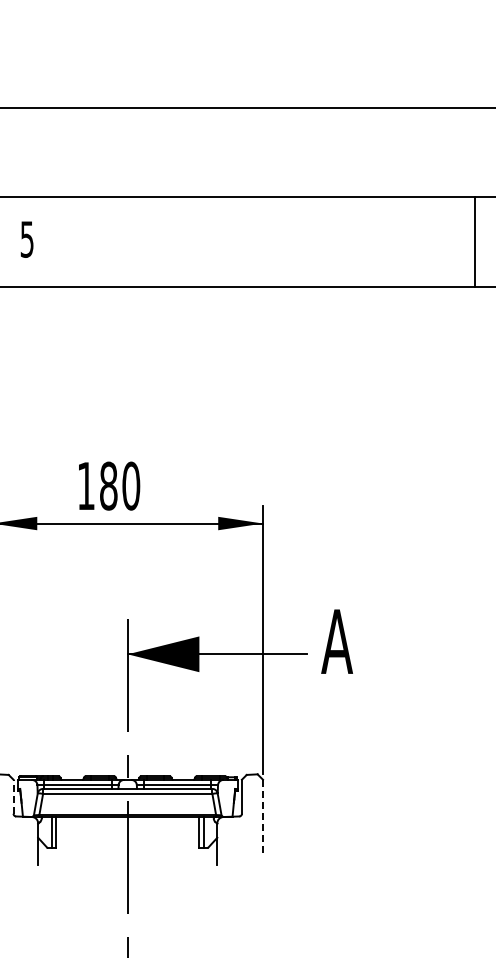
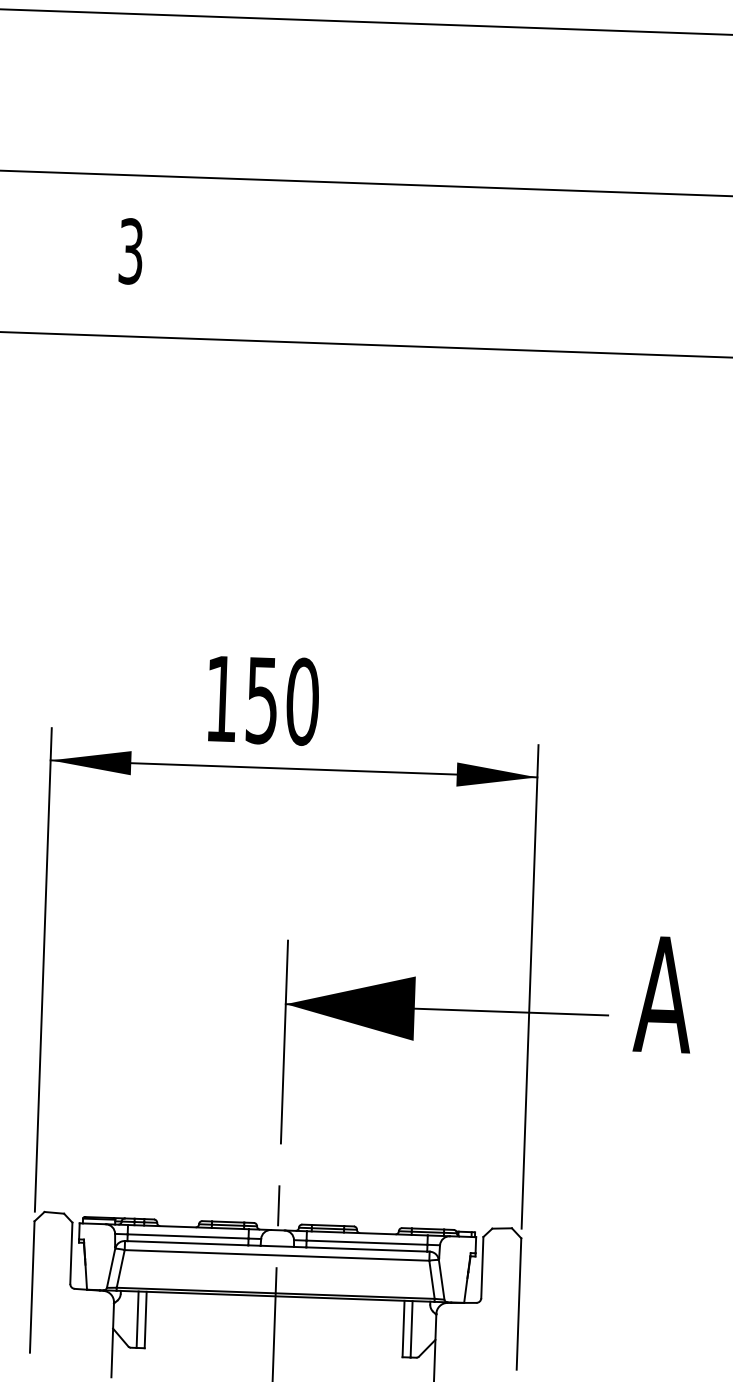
text: (27, 239) -> (131, 251), 5 -> 3
text: (108, 485) -> (261, 699), 180 -> 150
line: (13, 796) -> (71, 1252), dashed -> solid
line: (263, 816) -> (519, 1304), dashed -> solid

